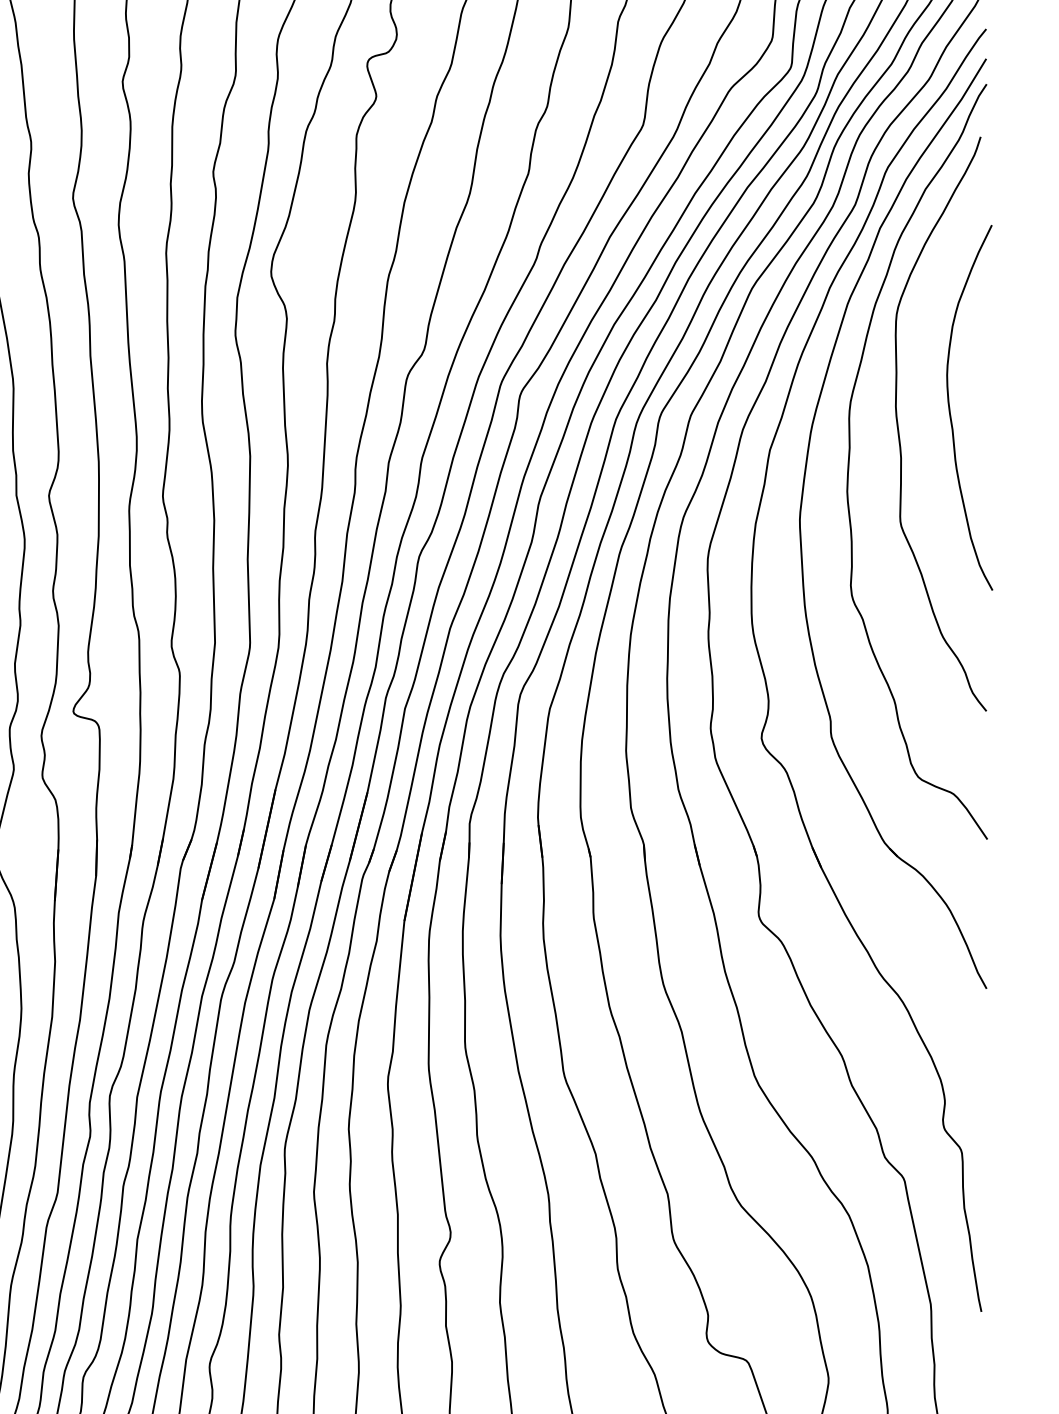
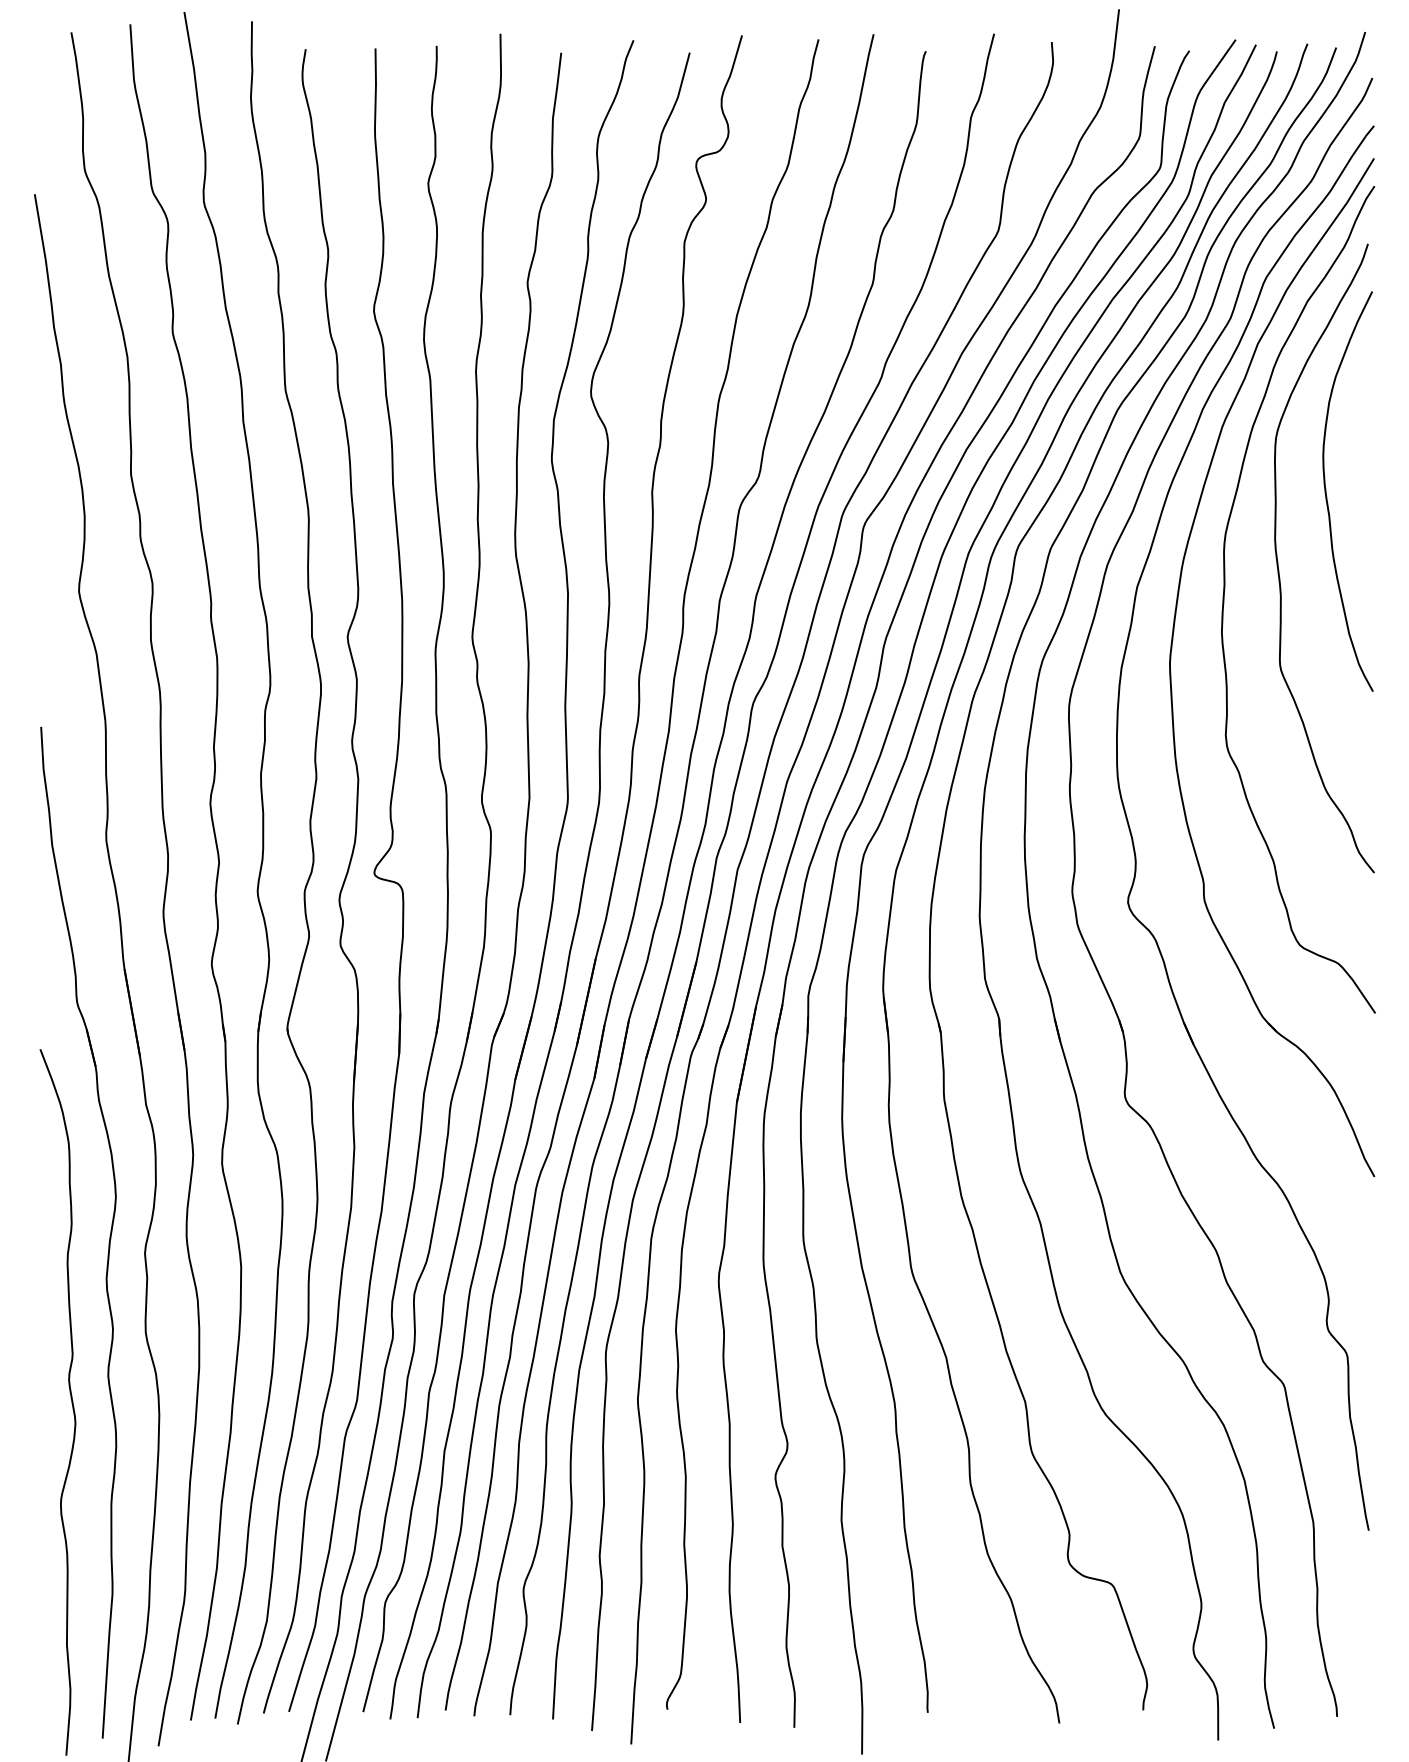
curve: (951, 412) -> (1327, 496), moved

